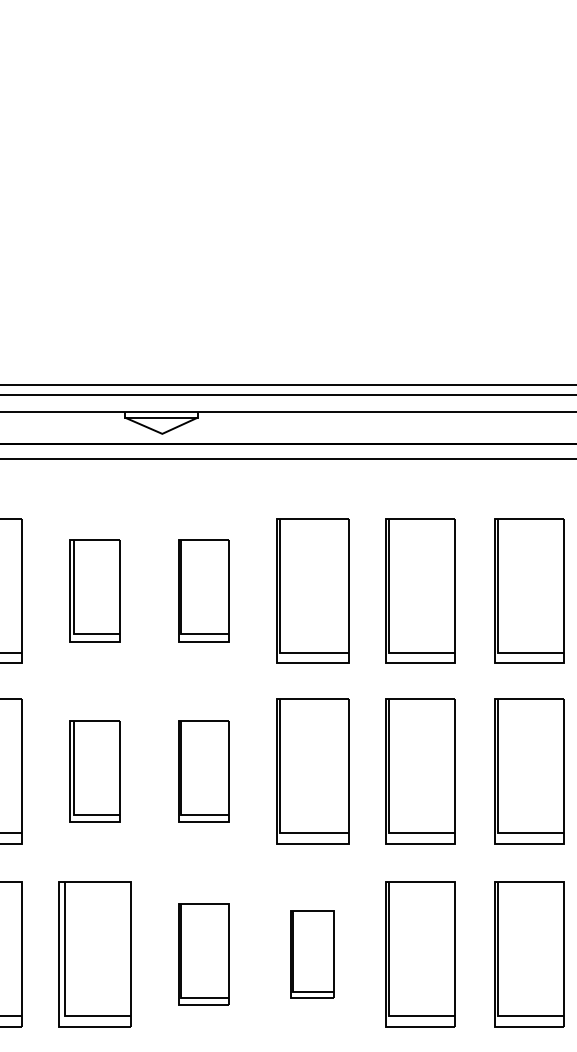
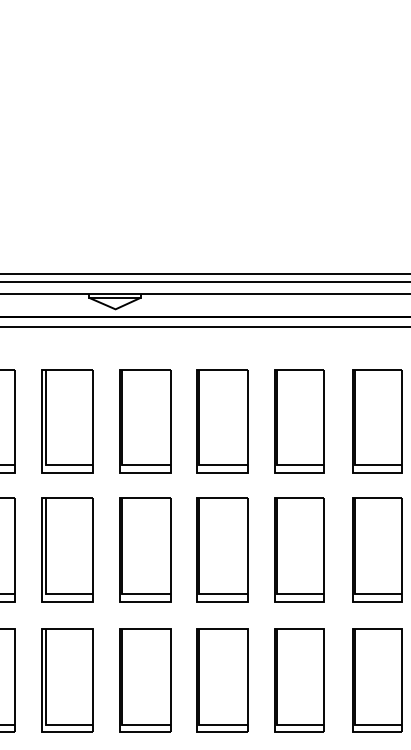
part: (94, 591) -> (67, 421), size x1.43
part: (204, 591) -> (145, 421), size x1.43
part: (94, 770) -> (67, 549), size x1.43
part: (204, 770) -> (145, 549), size x1.43
part: (204, 954) -> (145, 680), size x1.43
part: (312, 954) -> (222, 680), size x1.67

